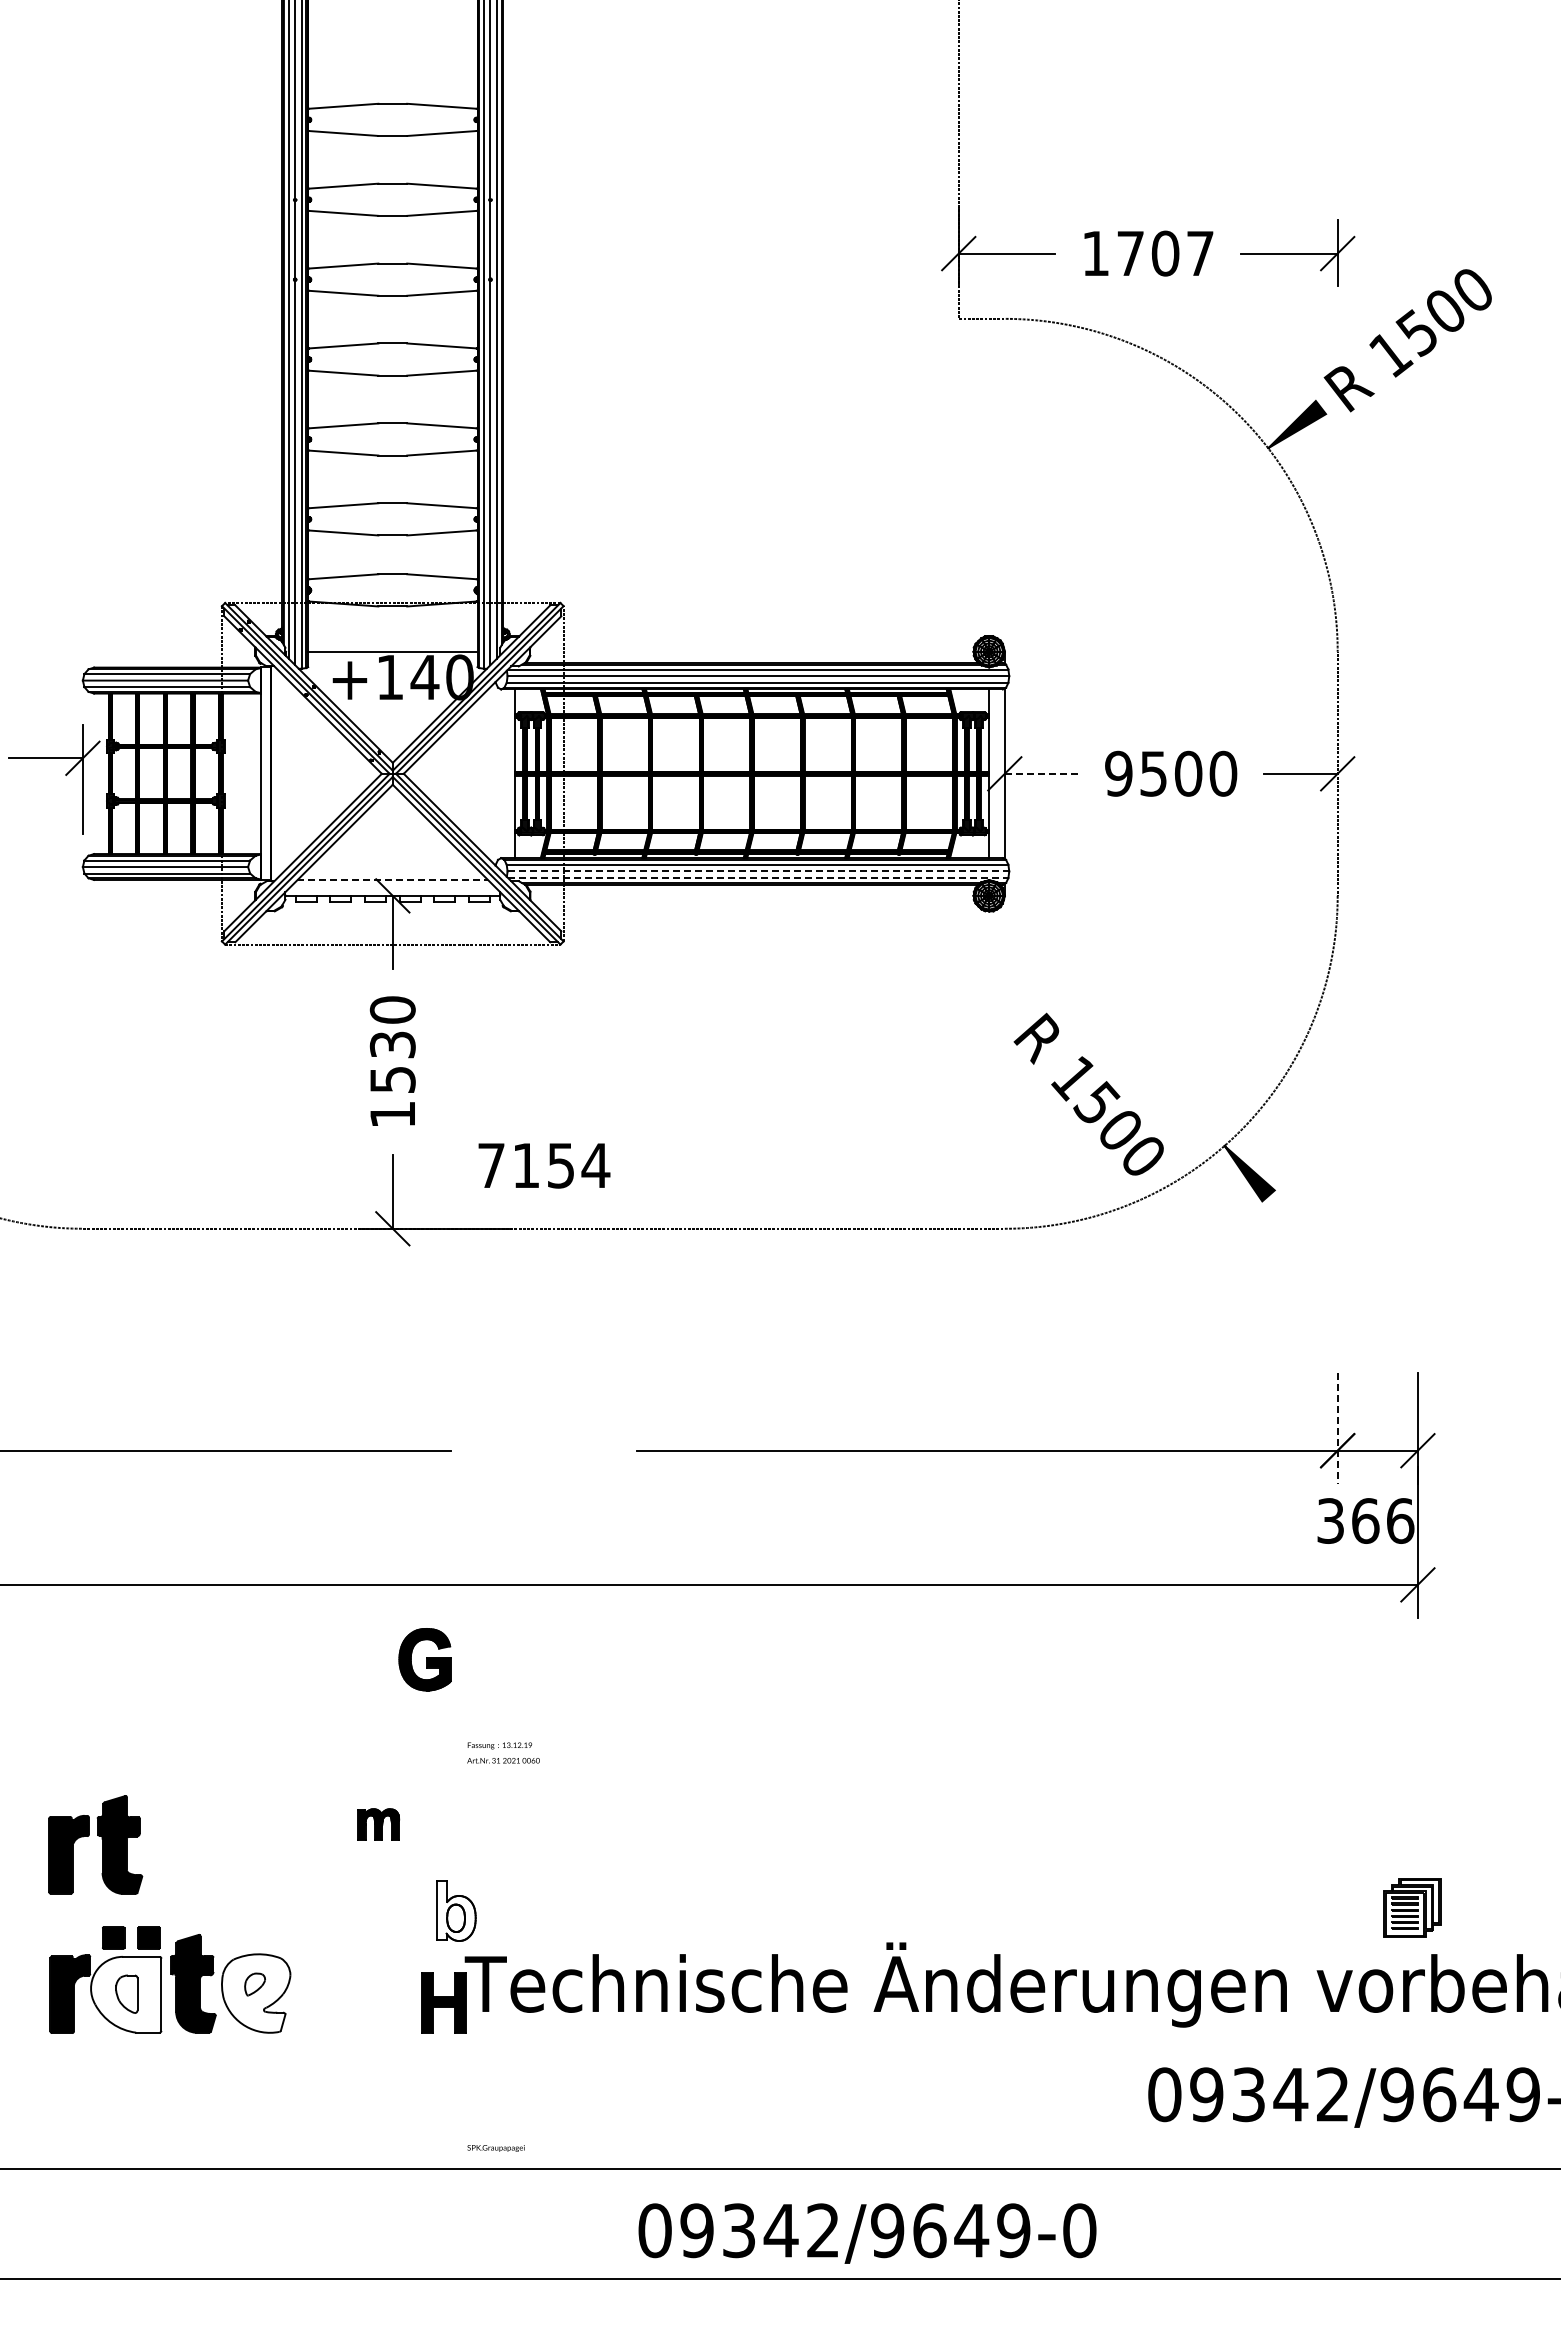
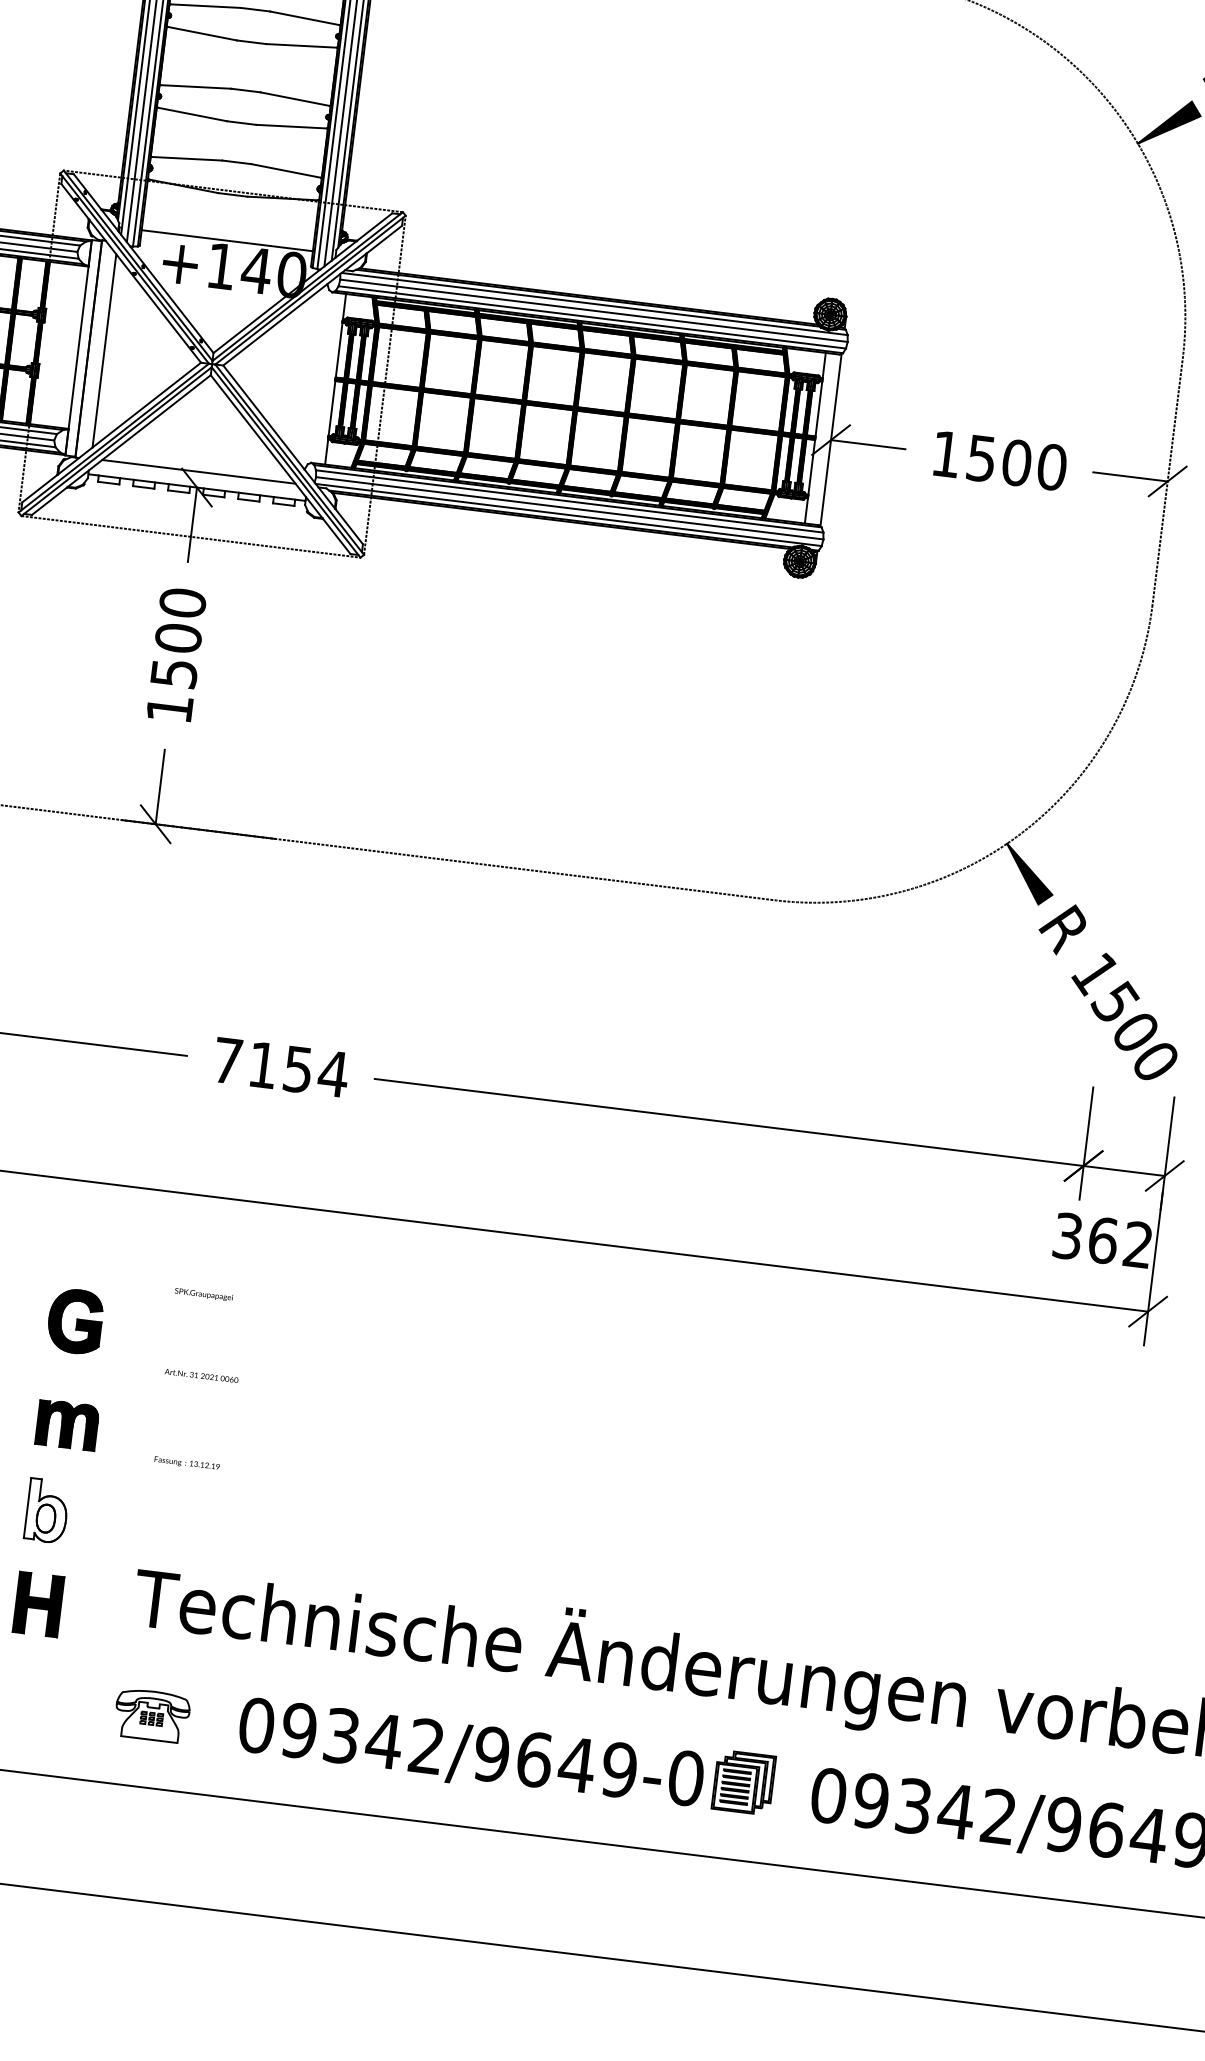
line: (286, 773) -> (104, 350), added
line: (1041, 773) -> (868, 444), dashed -> solid
text: (1118, 773) -> (946, 453), 9500 -> 1500
line: (758, 871) -> (569, 508), dashed -> solid
line: (758, 878) -> (568, 515), dashed -> solid
line: (392, 880) -> (198, 471), dashed -> solid
text: (392, 1044) -> (178, 637), 1530 -> 1500
text: (1088, 1093) -> (1107, 991), moved
text: (544, 1165) -> (281, 1067), moved
line: (1337, 1429) -> (1086, 1144), dashed -> solid
text: (1400, 1520) -> (1138, 1244), 366 -> 362
part: (424, 1659) -> (74, 1321), moved
text: (499, 1745) -> (186, 1463), moved
part: (378, 1824) -> (67, 1424), size x1.43
part: (1412, 1907) -> (743, 1782), moved
part: (456, 1910) -> (47, 1510), moved
part: (443, 2002) -> (38, 1604), moved
part: (495, 2097) -> (151, 1715), added
text: (495, 2148) -> (203, 1294), moved
text: (867, 2233) -> (471, 1754), moved

